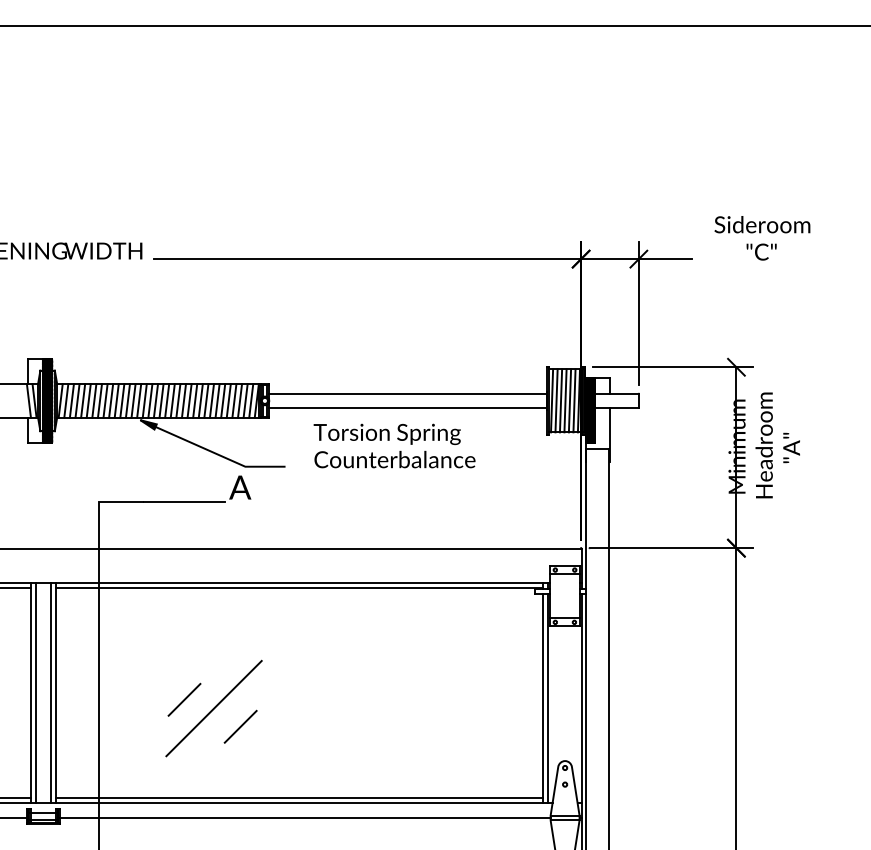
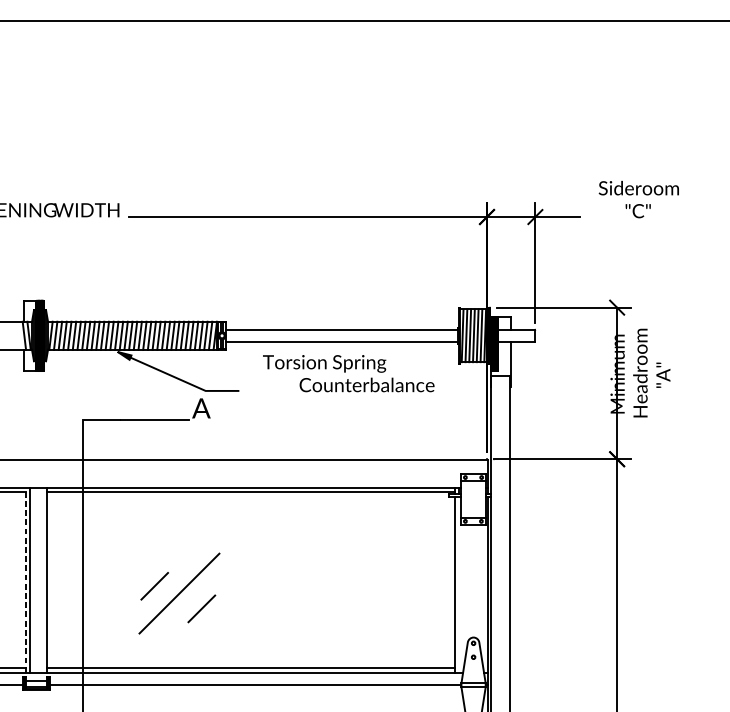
text: (394, 459) -> (366, 384), moved
line: (31, 692) -> (26, 580), solid -> dashed
line: (50, 692) -> (42, 580), removed
line: (547, 697) -> (458, 584), removed

